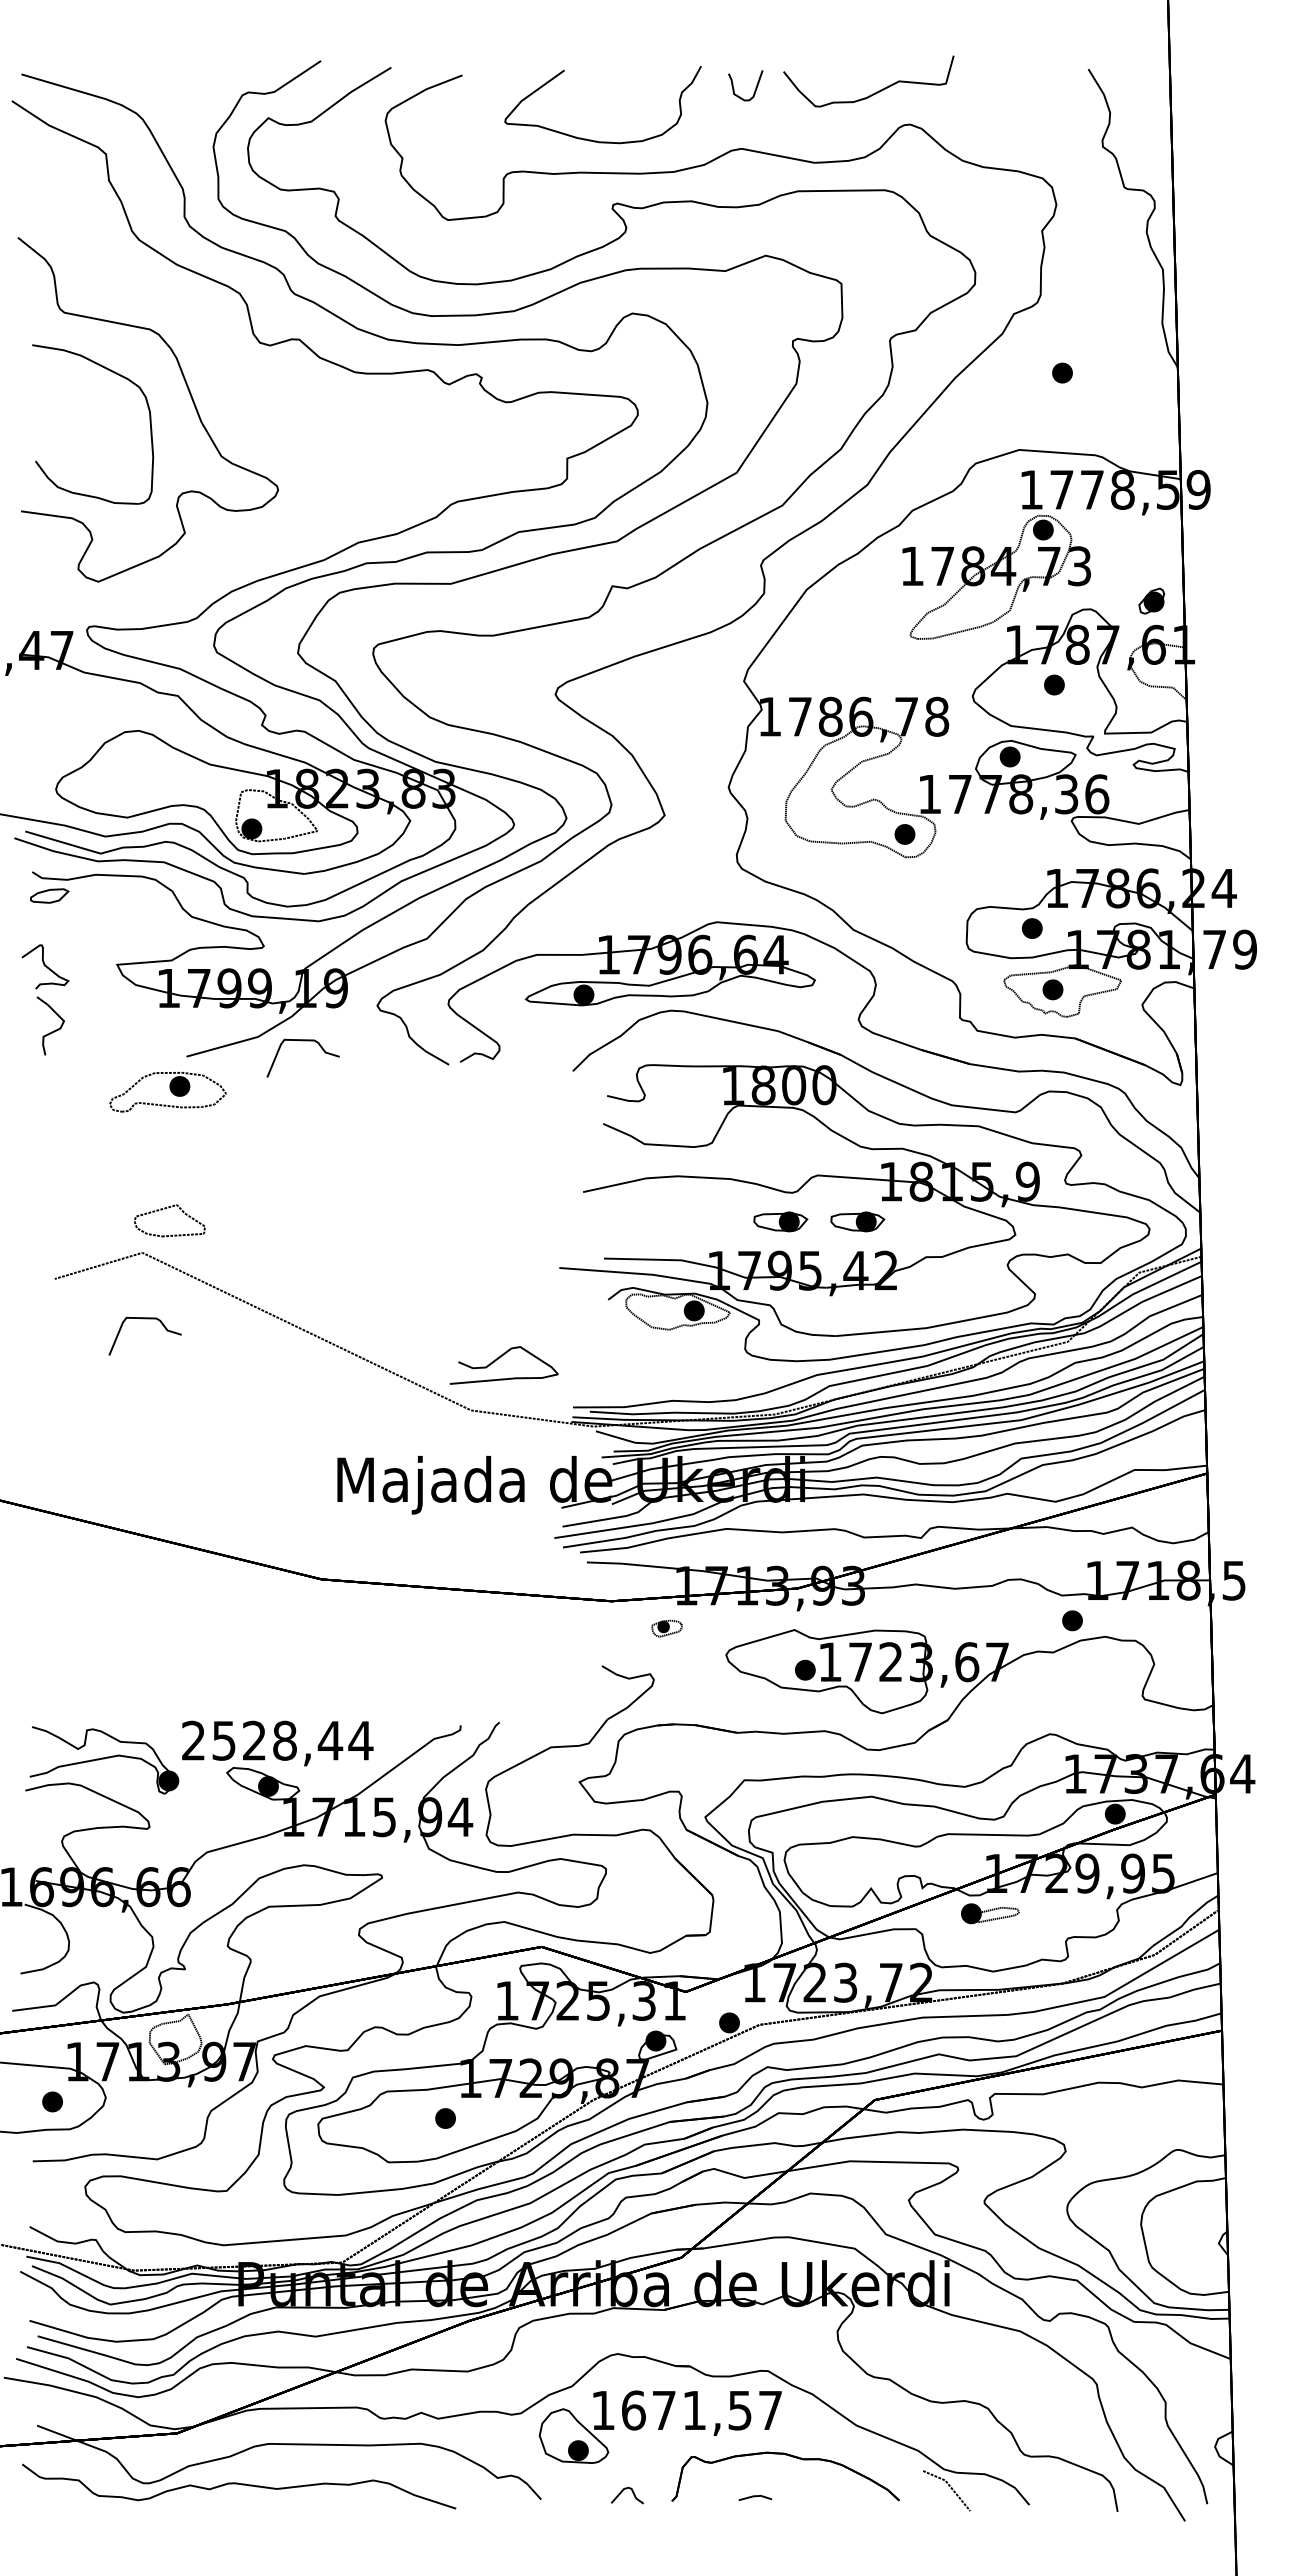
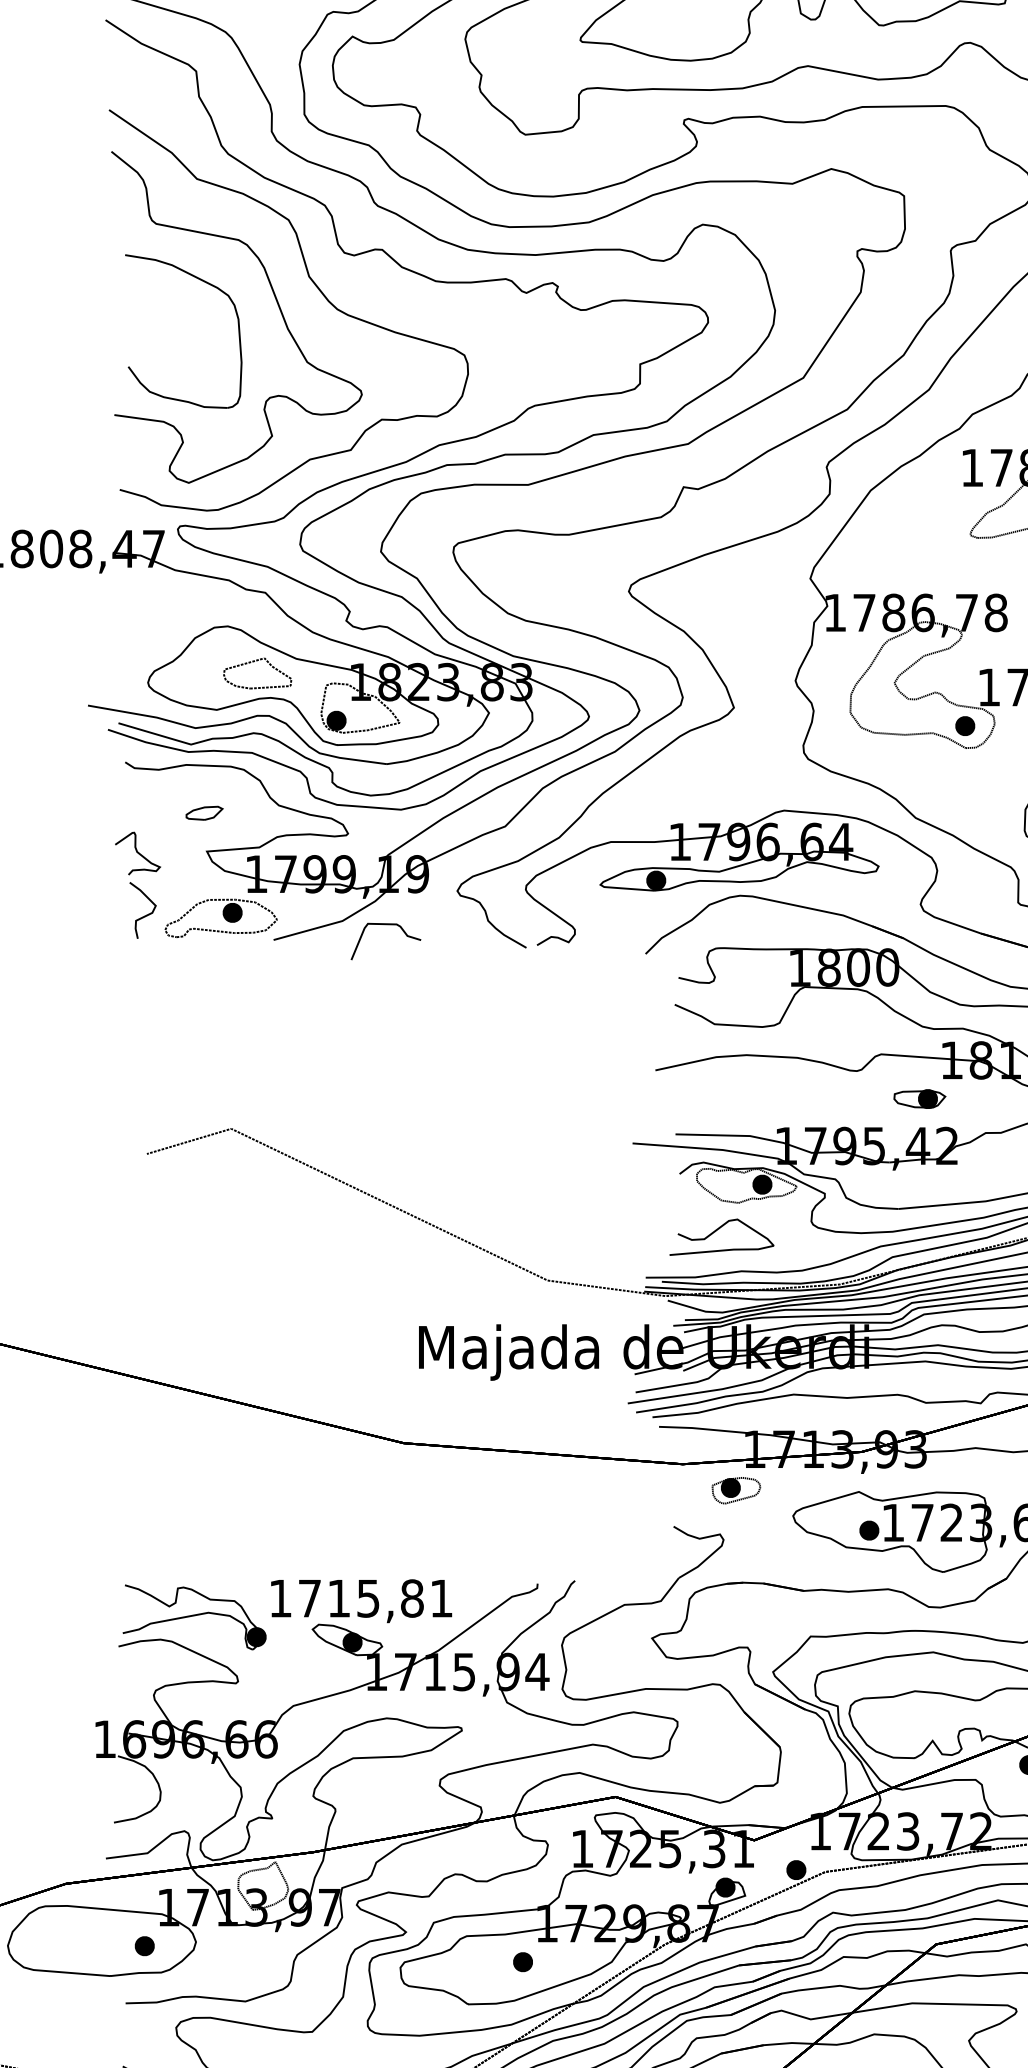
curve: (230, 378) -> (316, 287), added
part: (49, 895) -> (204, 812), moved
part: (167, 1091) -> (220, 917), moved
part: (165, 1209) -> (253, 662), moved
part: (780, 1221) -> (845, 1098), removed
curve: (144, 1319) -> (233, 1193), removed
curve: (498, 1359) -> (716, 1231), moved
part: (666, 1628) -> (735, 1490), size x1.67
text: (277, 1740) -> (361, 1598), 2528,44 -> 1715,81

